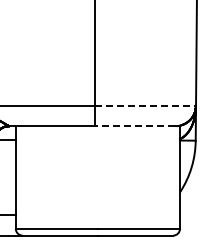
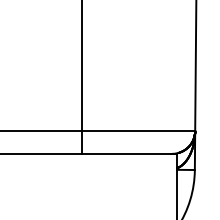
line: (145, 105) -> (138, 130), dashed -> solid
line: (134, 126) -> (126, 154), dashed -> solid

